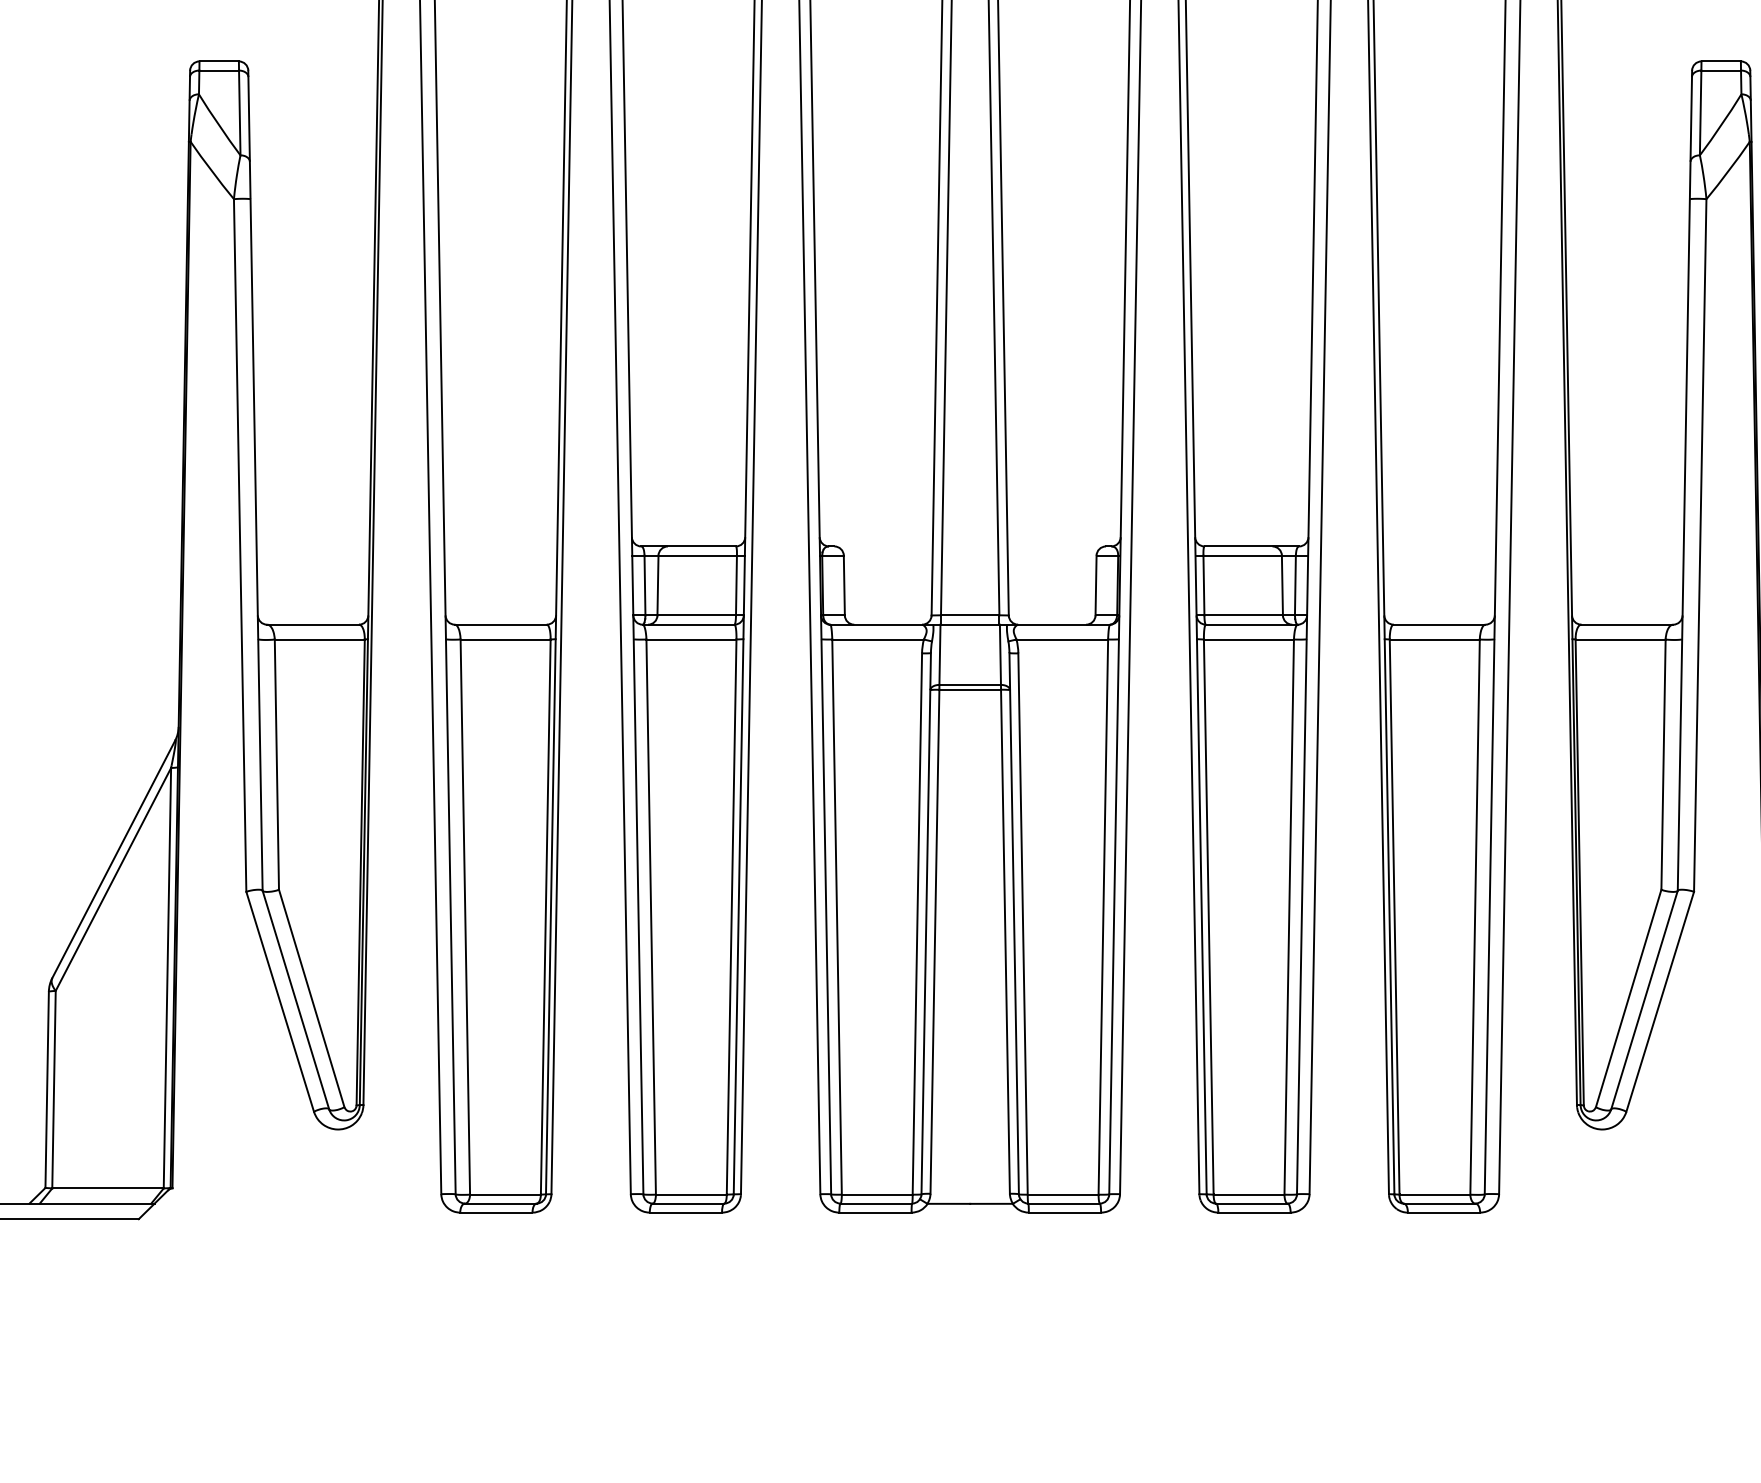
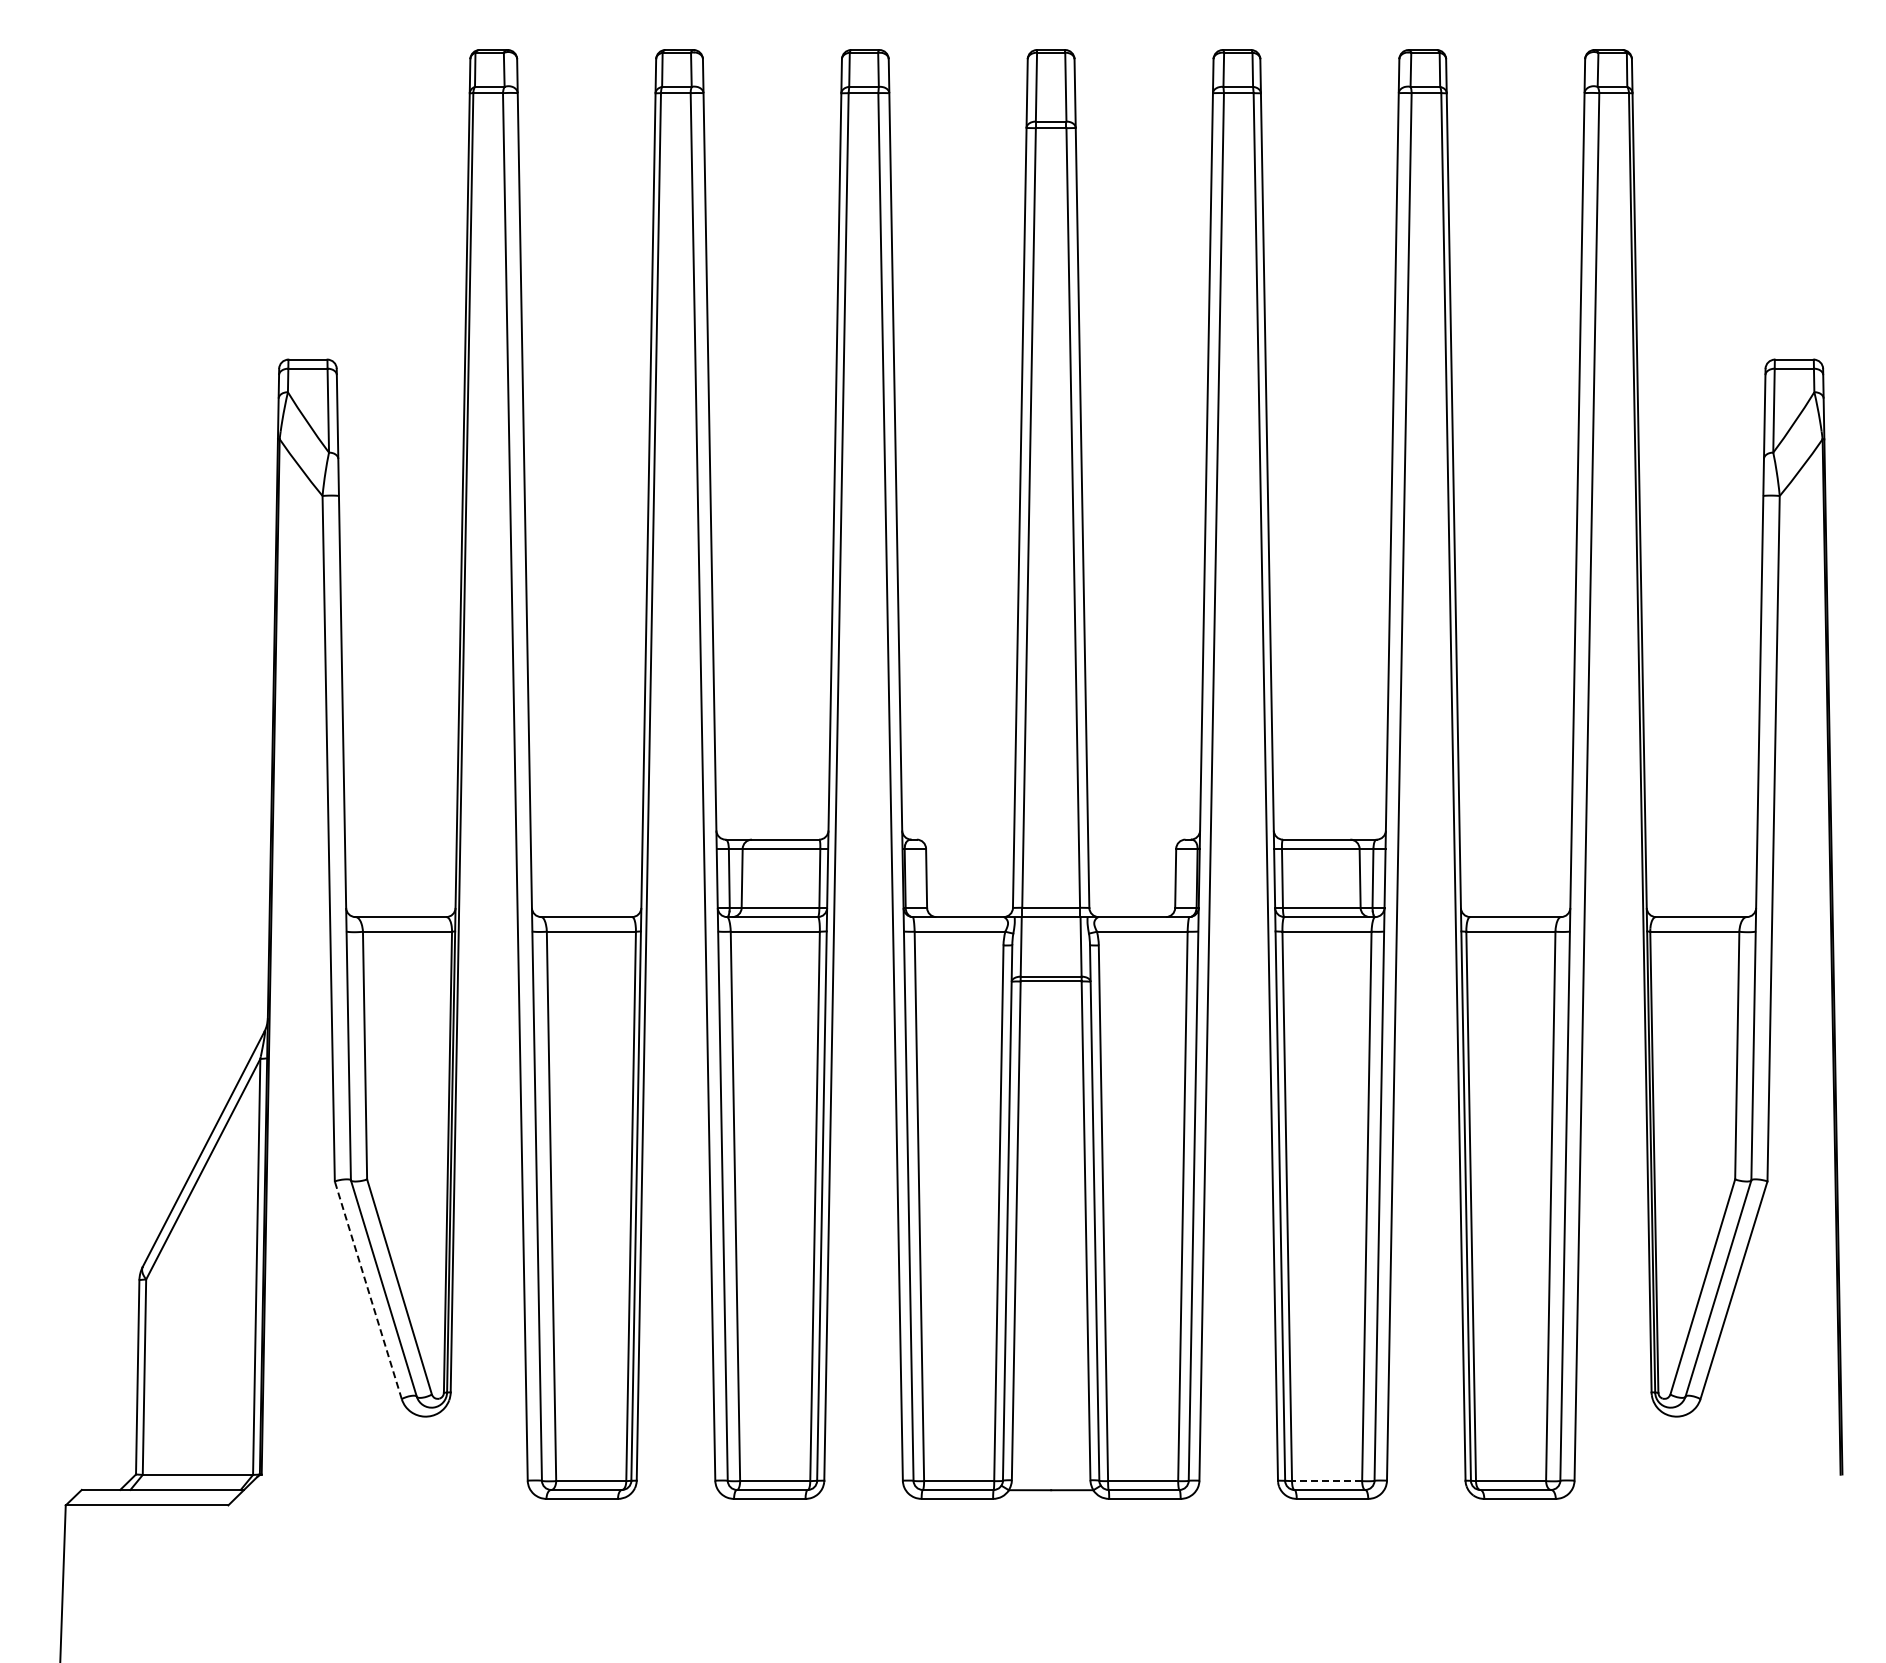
line: (280, 1002) -> (368, 1290), solid -> dashed
line: (1248, 1195) -> (1326, 1481), solid -> dashed

